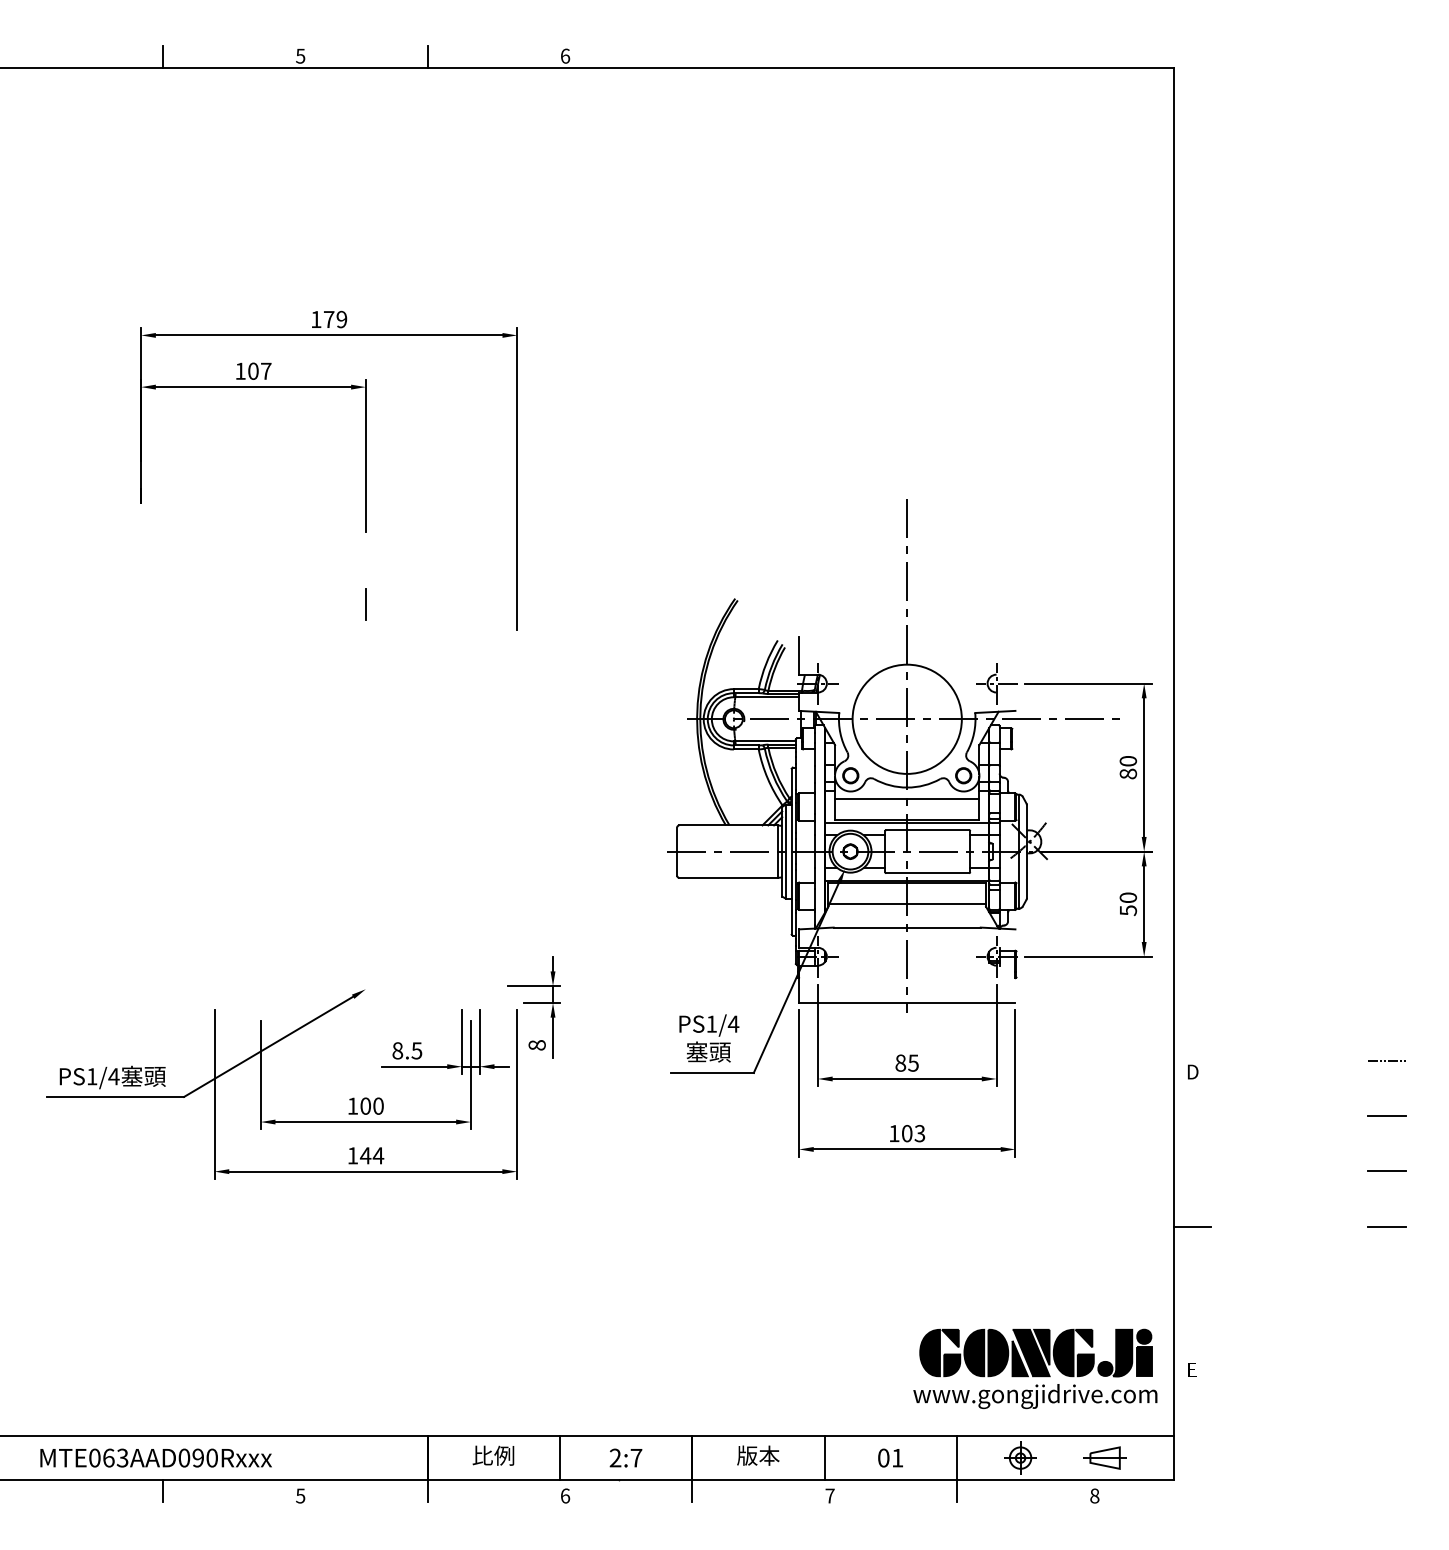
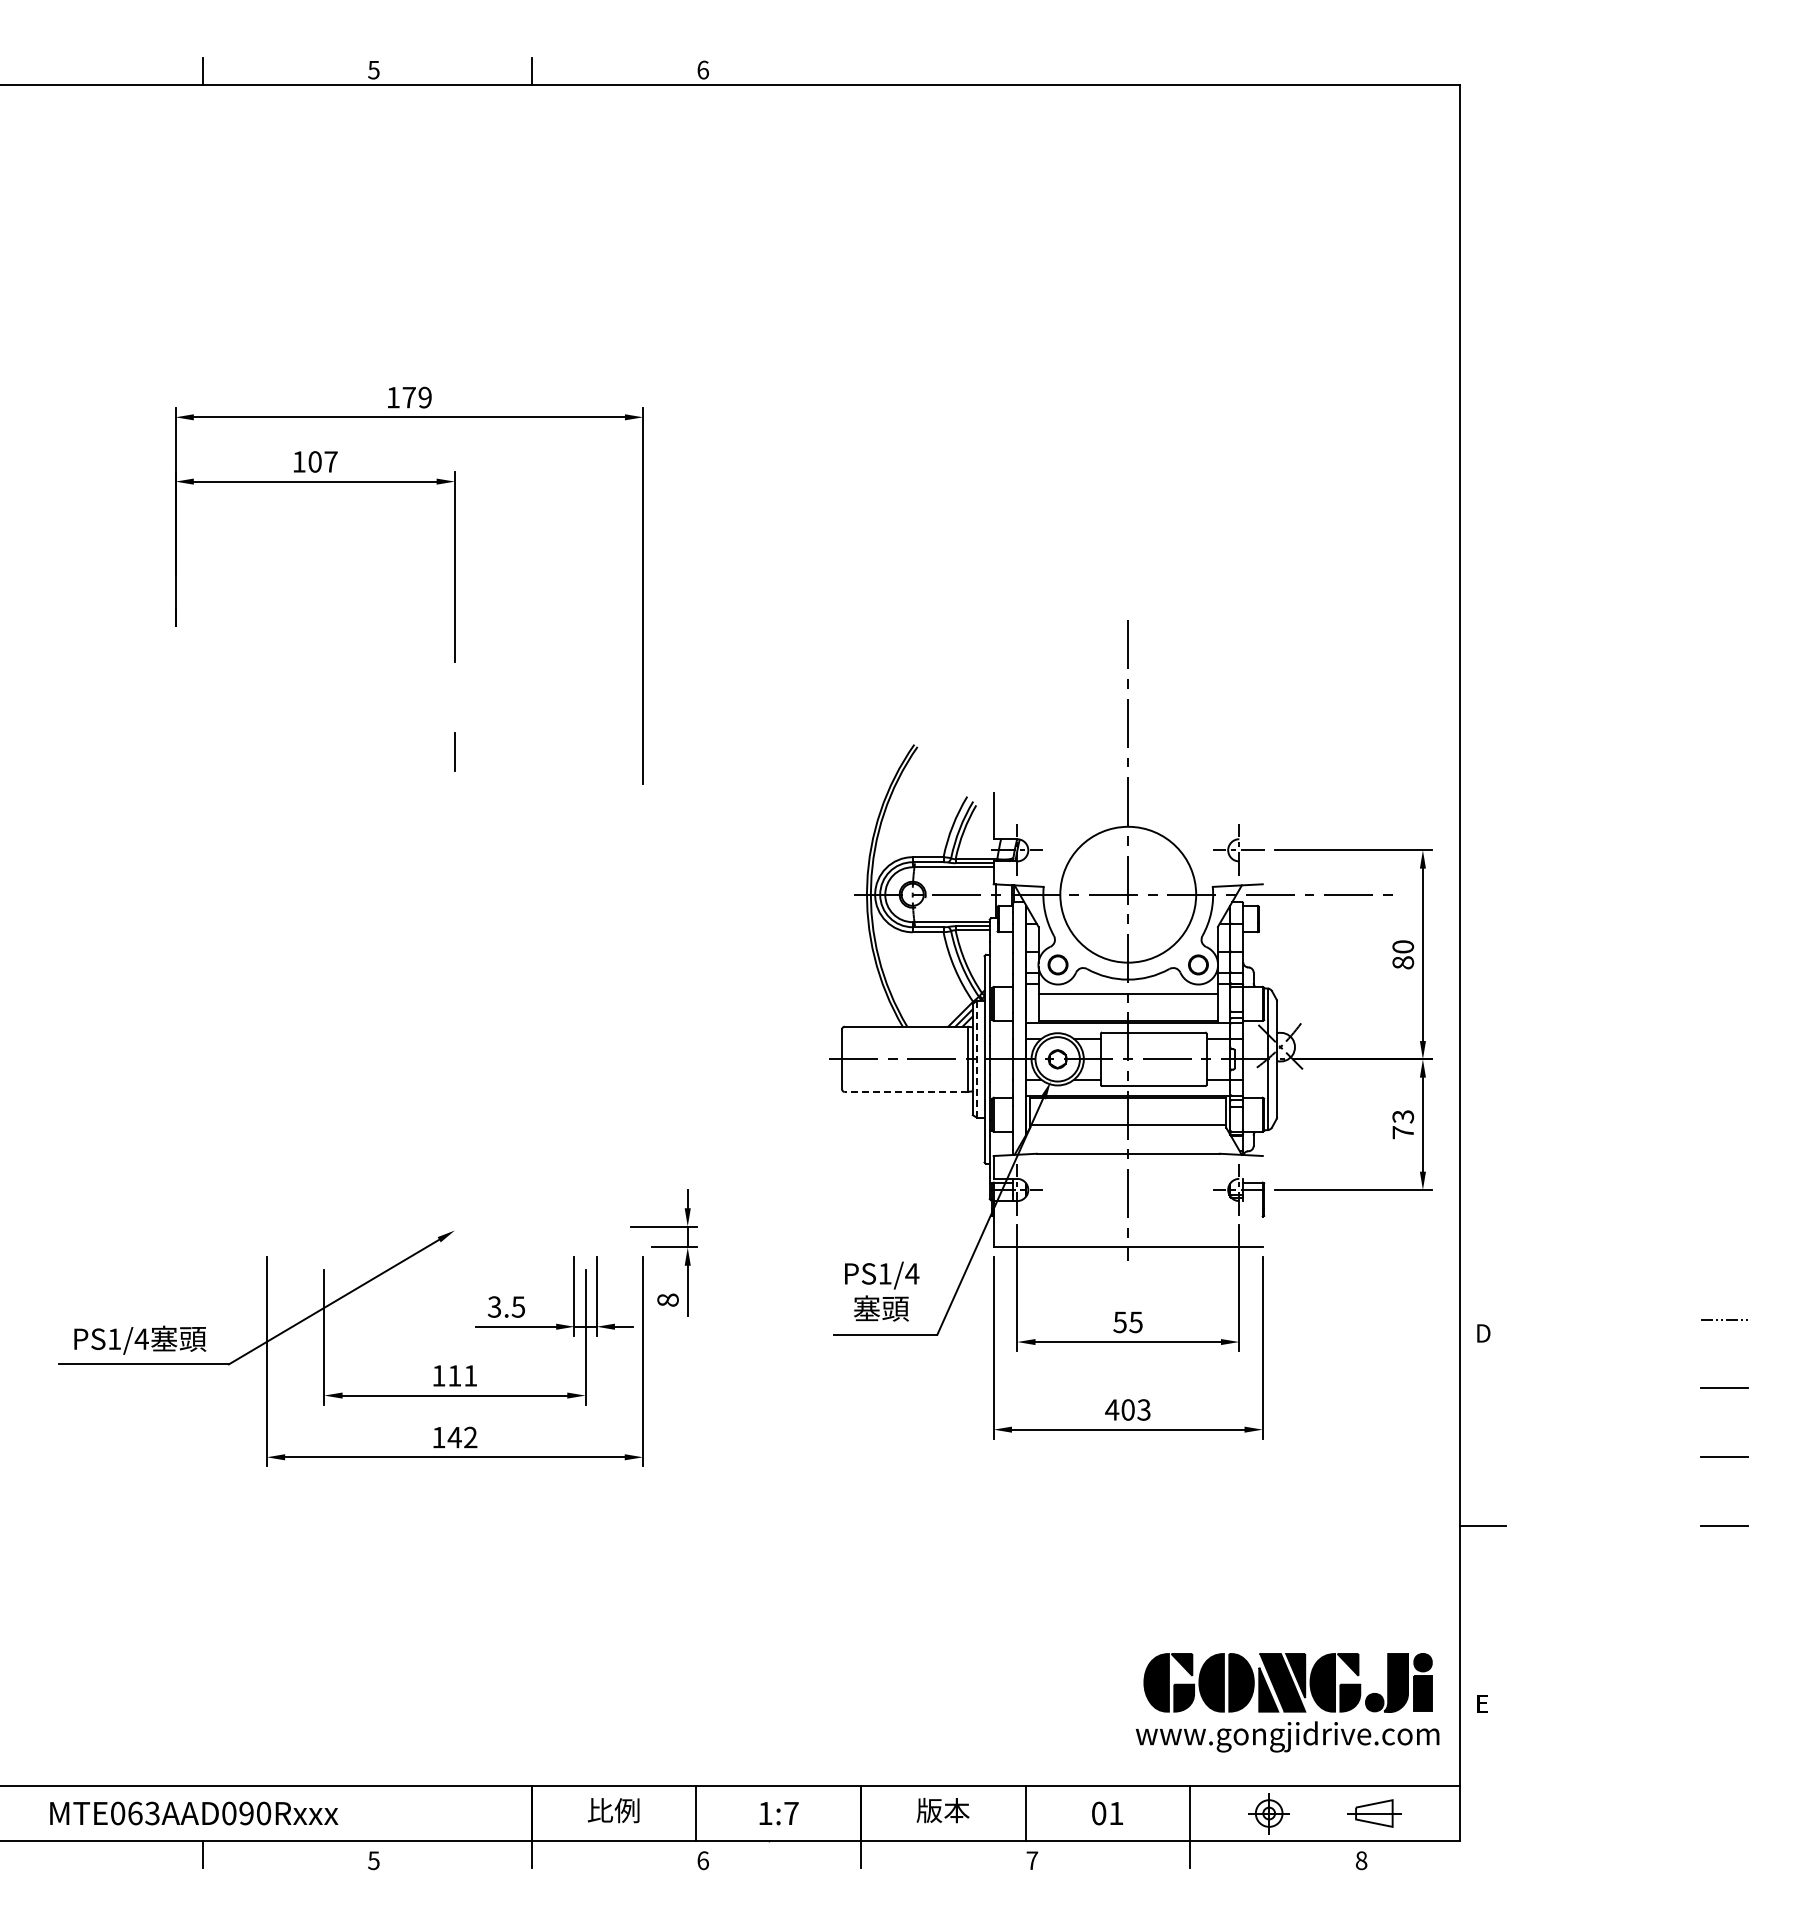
line: (786, 851) -> (977, 1059), solid -> dashed
line: (728, 878) -> (905, 1092), solid -> dashed
text: (1128, 904) -> (1403, 1124), 50 -> 73
text: (397, 1050) -> (494, 1306), 8.5 -> 3.5
text: (900, 1063) -> (1119, 1322), 85 -> 55
text: (371, 1105) -> (462, 1375), 100 -> 111
text: (894, 1133) -> (1112, 1409), 103 -> 403
text: (378, 1155) -> (470, 1437), 144 -> 142
text: (615, 1457) -> (765, 1812), 2:7 -> 1:7

